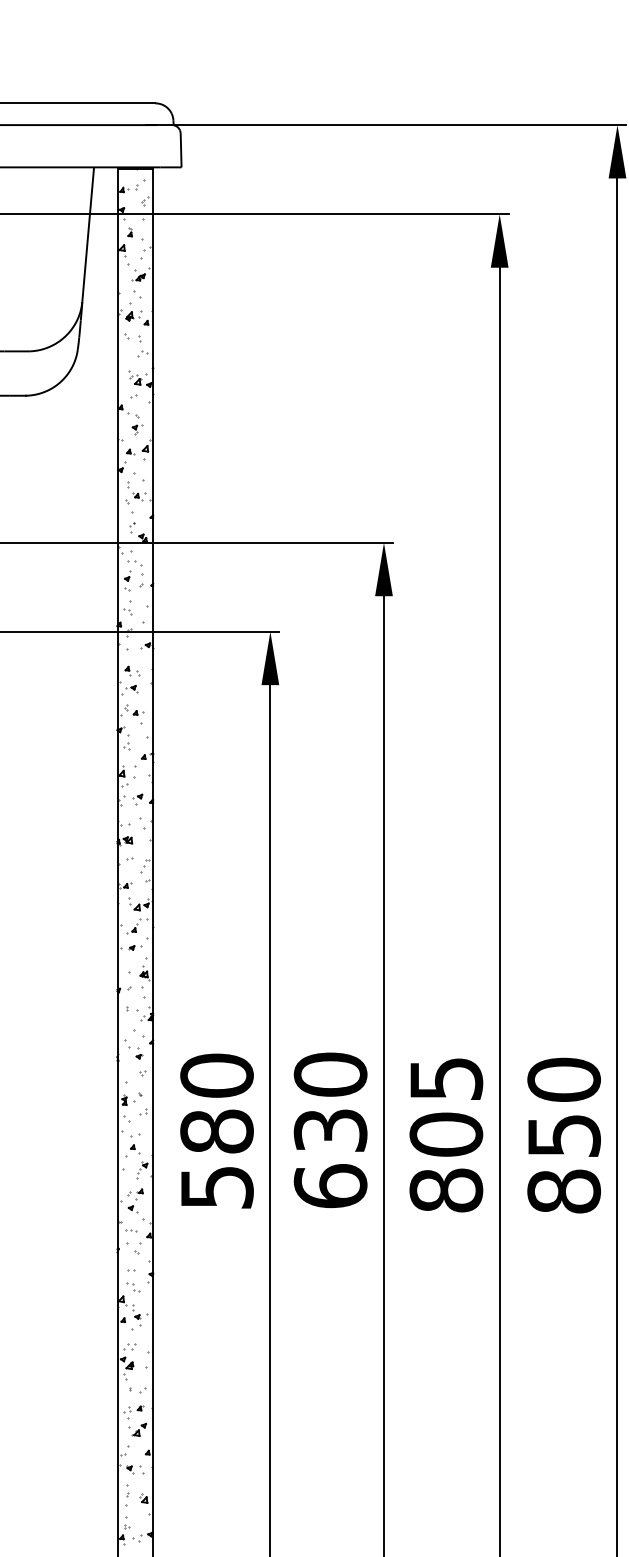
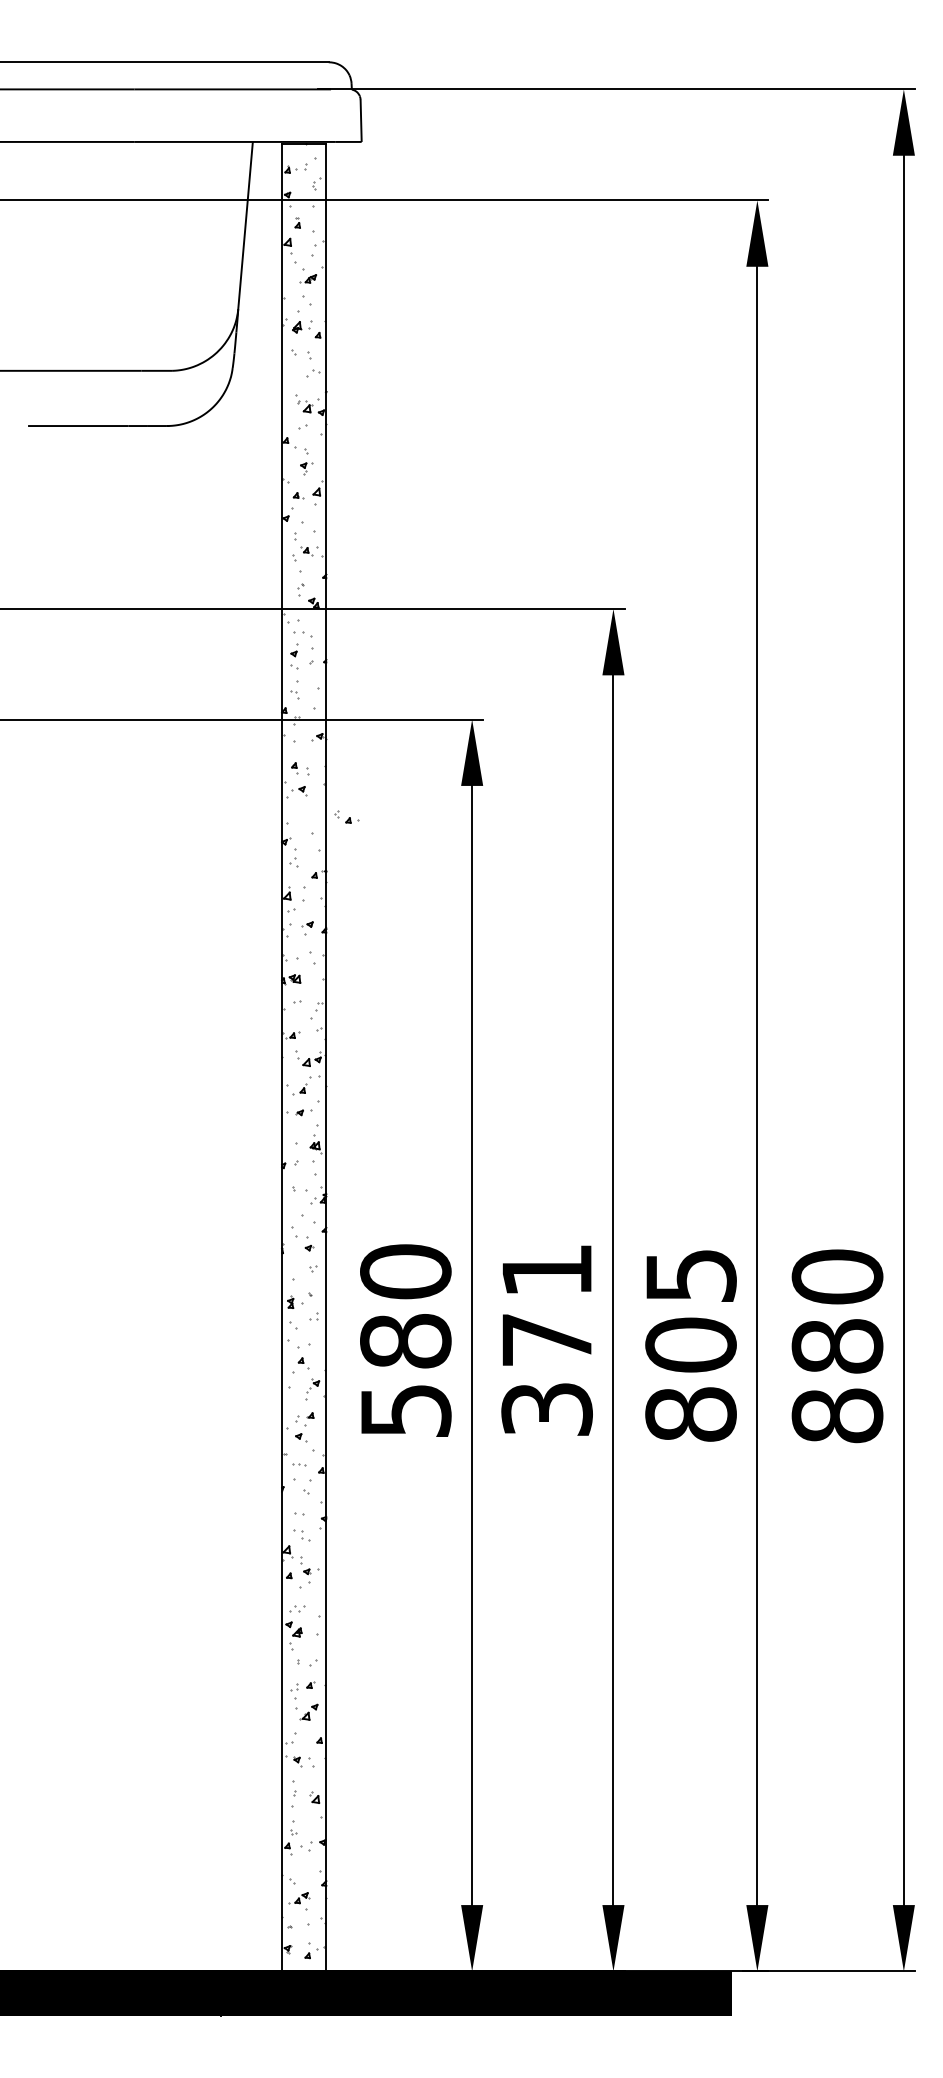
part: (133, 709) -> (346, 816), moved
text: (330, 1130) -> (546, 1339), 630 -> 371
text: (564, 1135) -> (837, 1346), 850 -> 880

